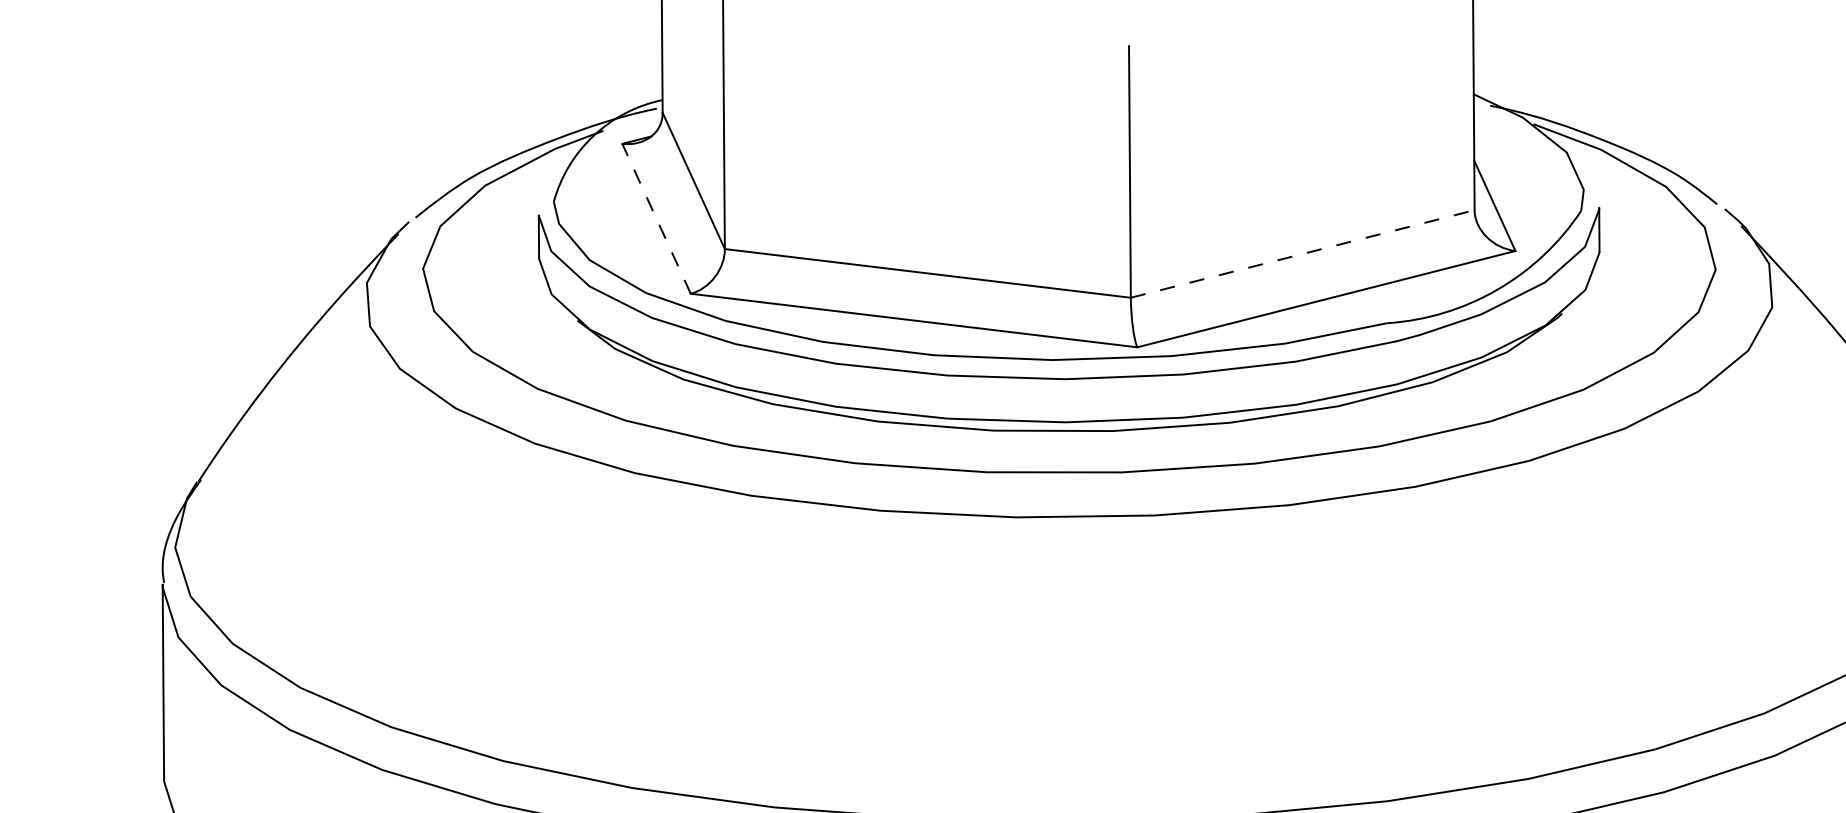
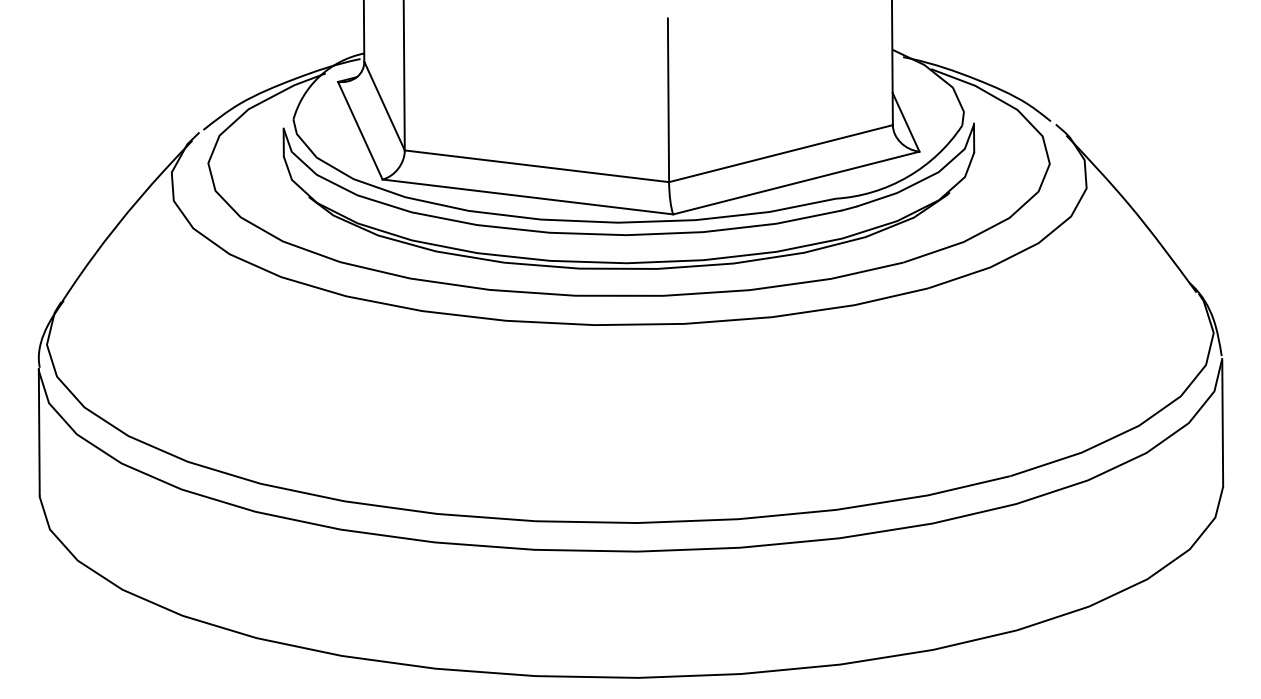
line: (656, 218) -> (360, 130), dashed -> solid
line: (1303, 253) -> (781, 153), dashed -> solid

